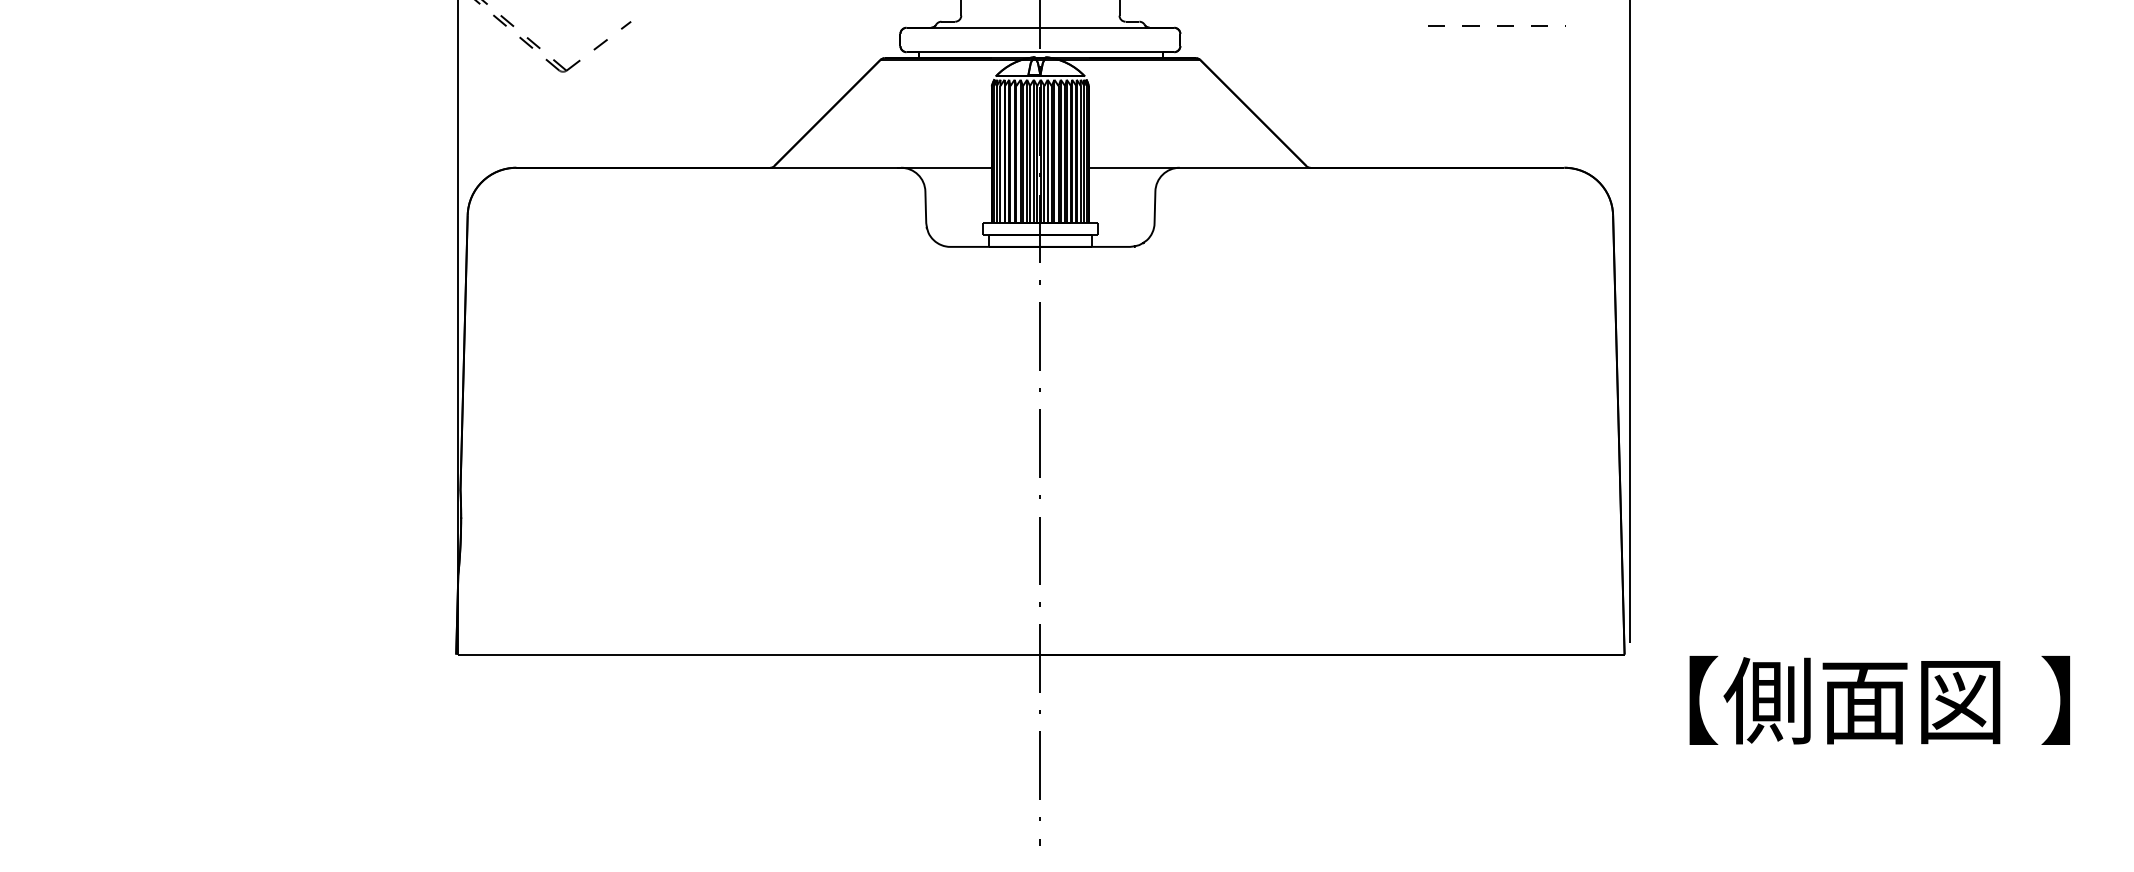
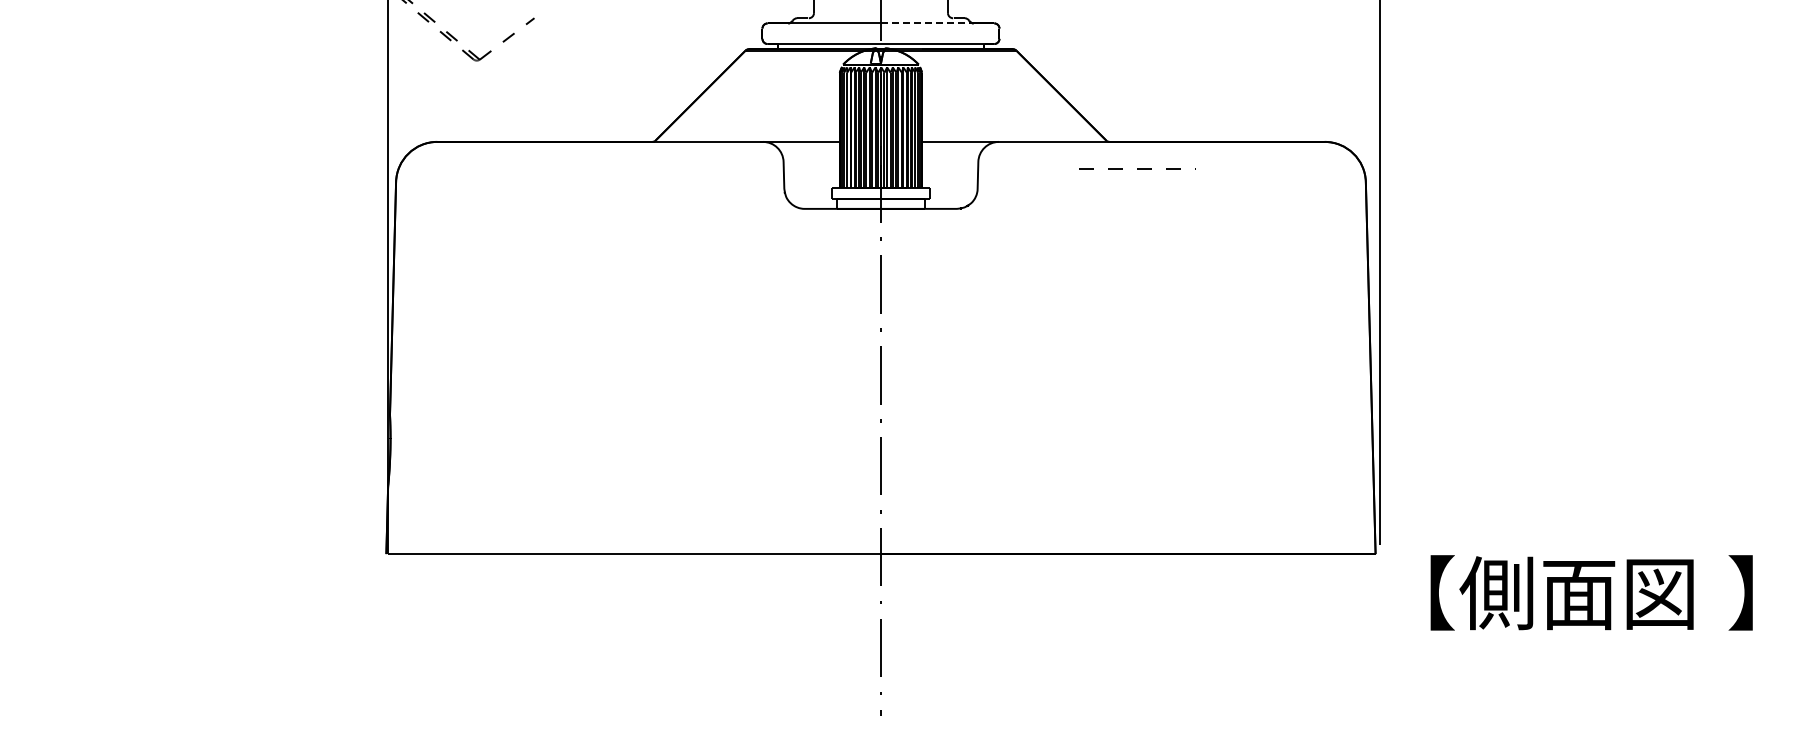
part: (1496, 25) -> (1137, 168), moved
line: (1092, 27) -> (925, 23), solid -> dashed

